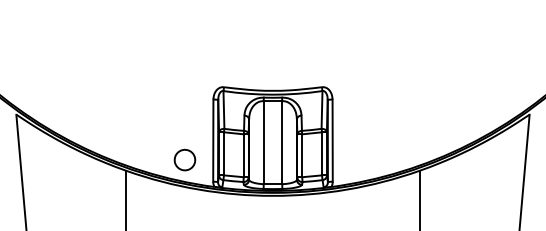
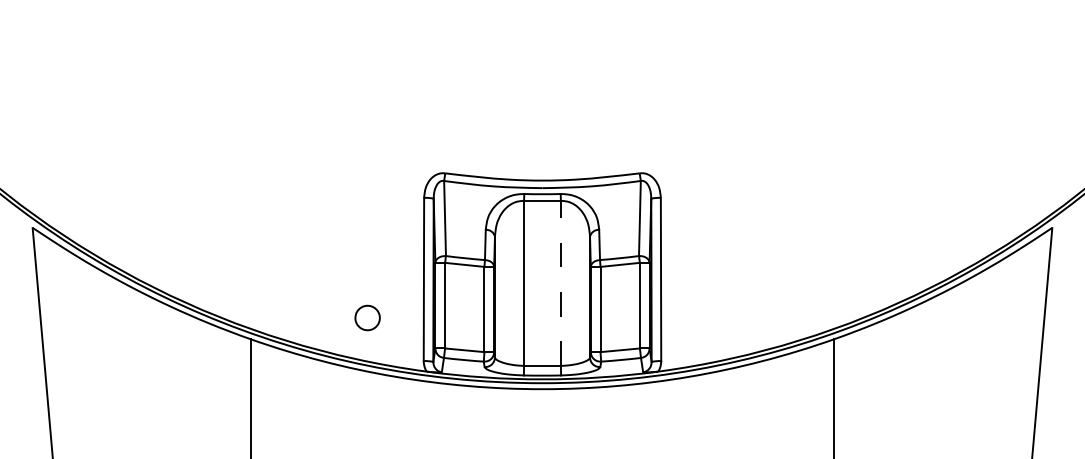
line: (282, 142) -> (561, 283), solid -> dashed
part: (184, 159) -> (366, 316), size x0.6

